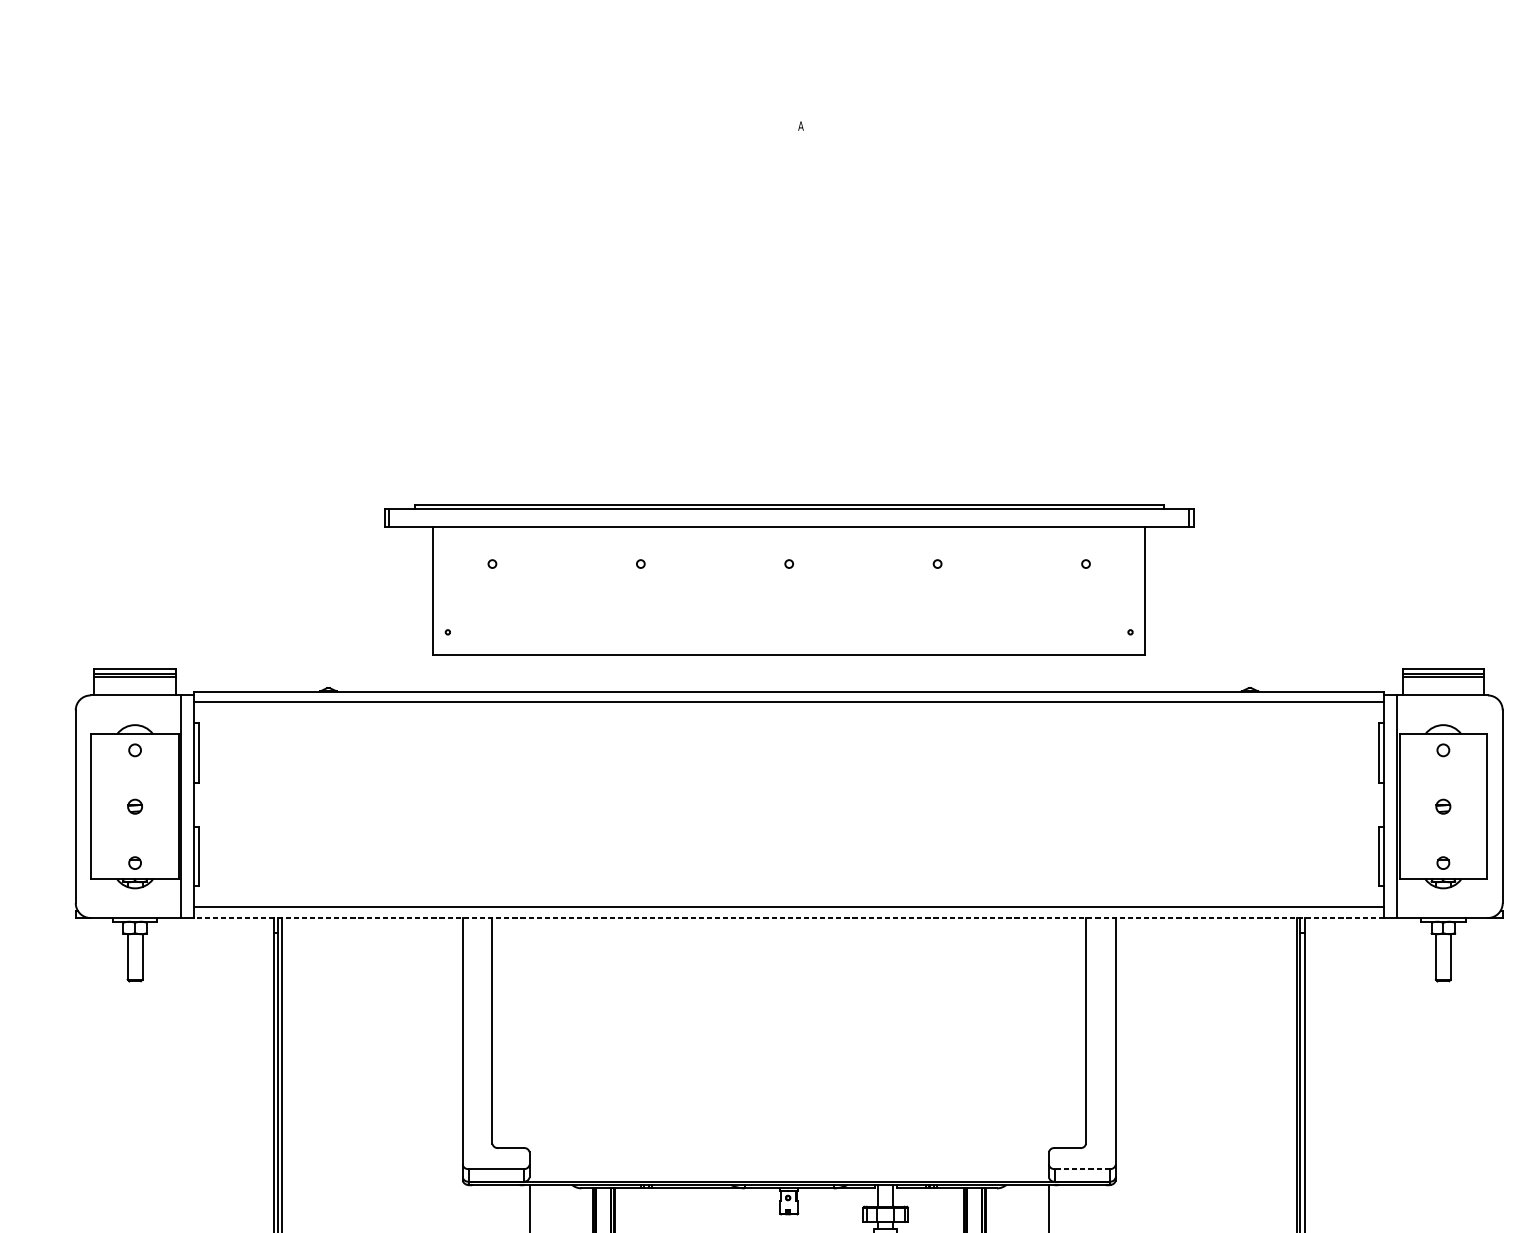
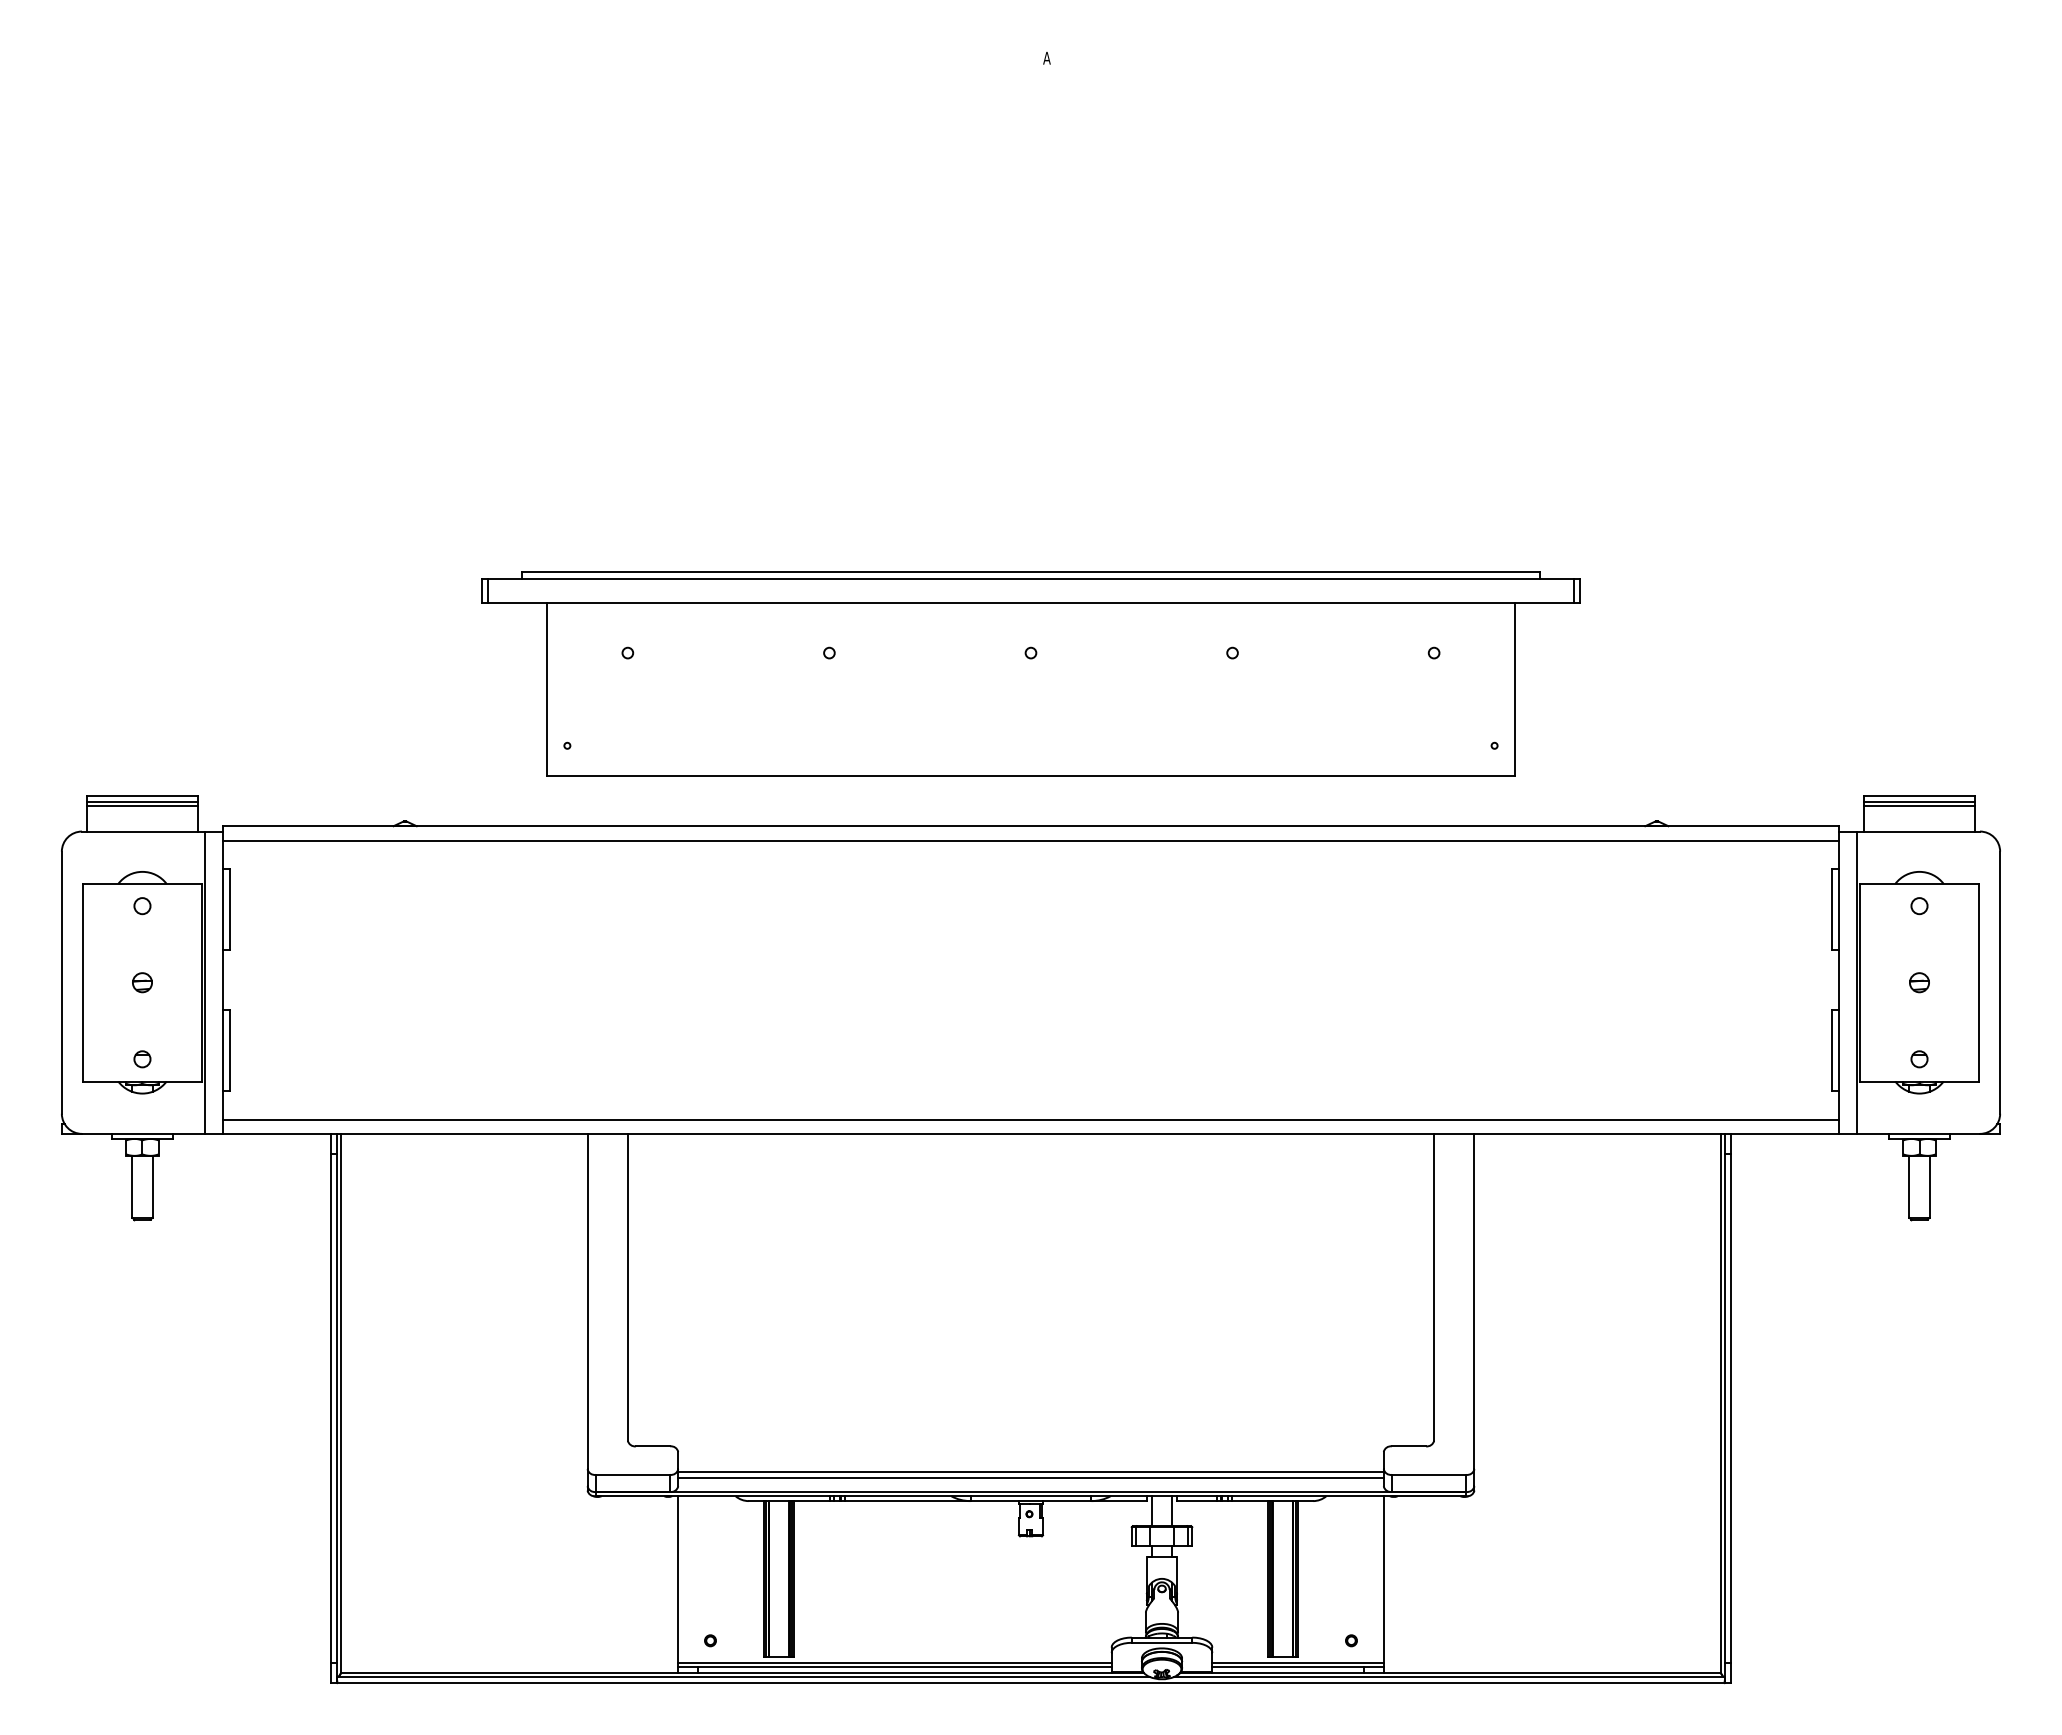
line: (789, 917) -> (1031, 1133), dashed -> solid
line: (788, 1167) -> (1030, 1472), added
line: (1081, 1168) -> (1428, 1474), dashed -> solid
line: (788, 1170) -> (1030, 1477), added

